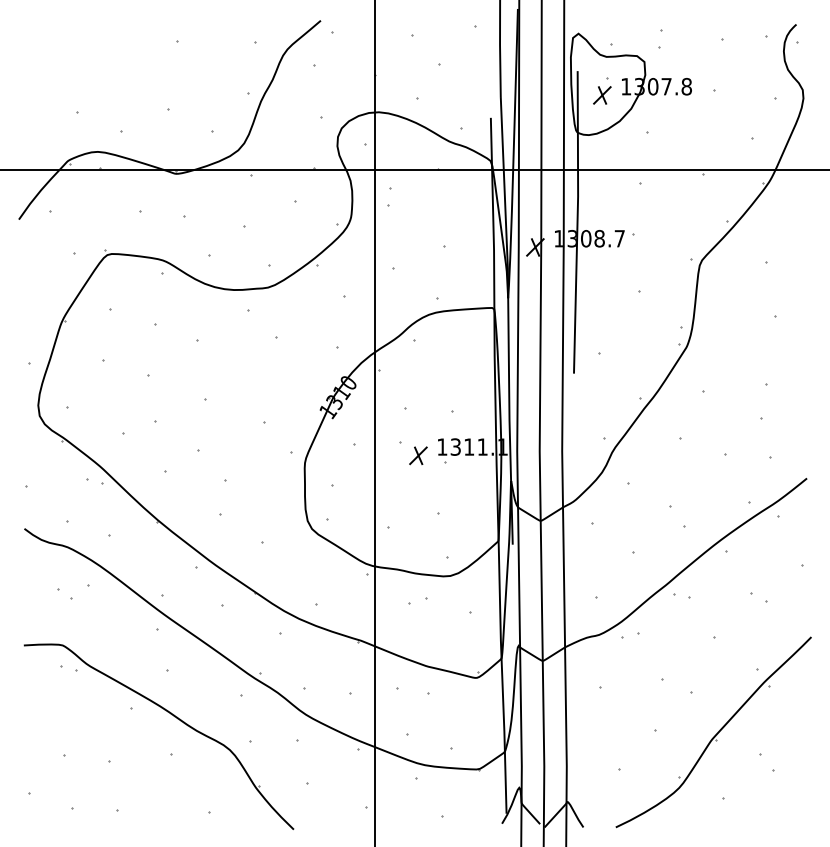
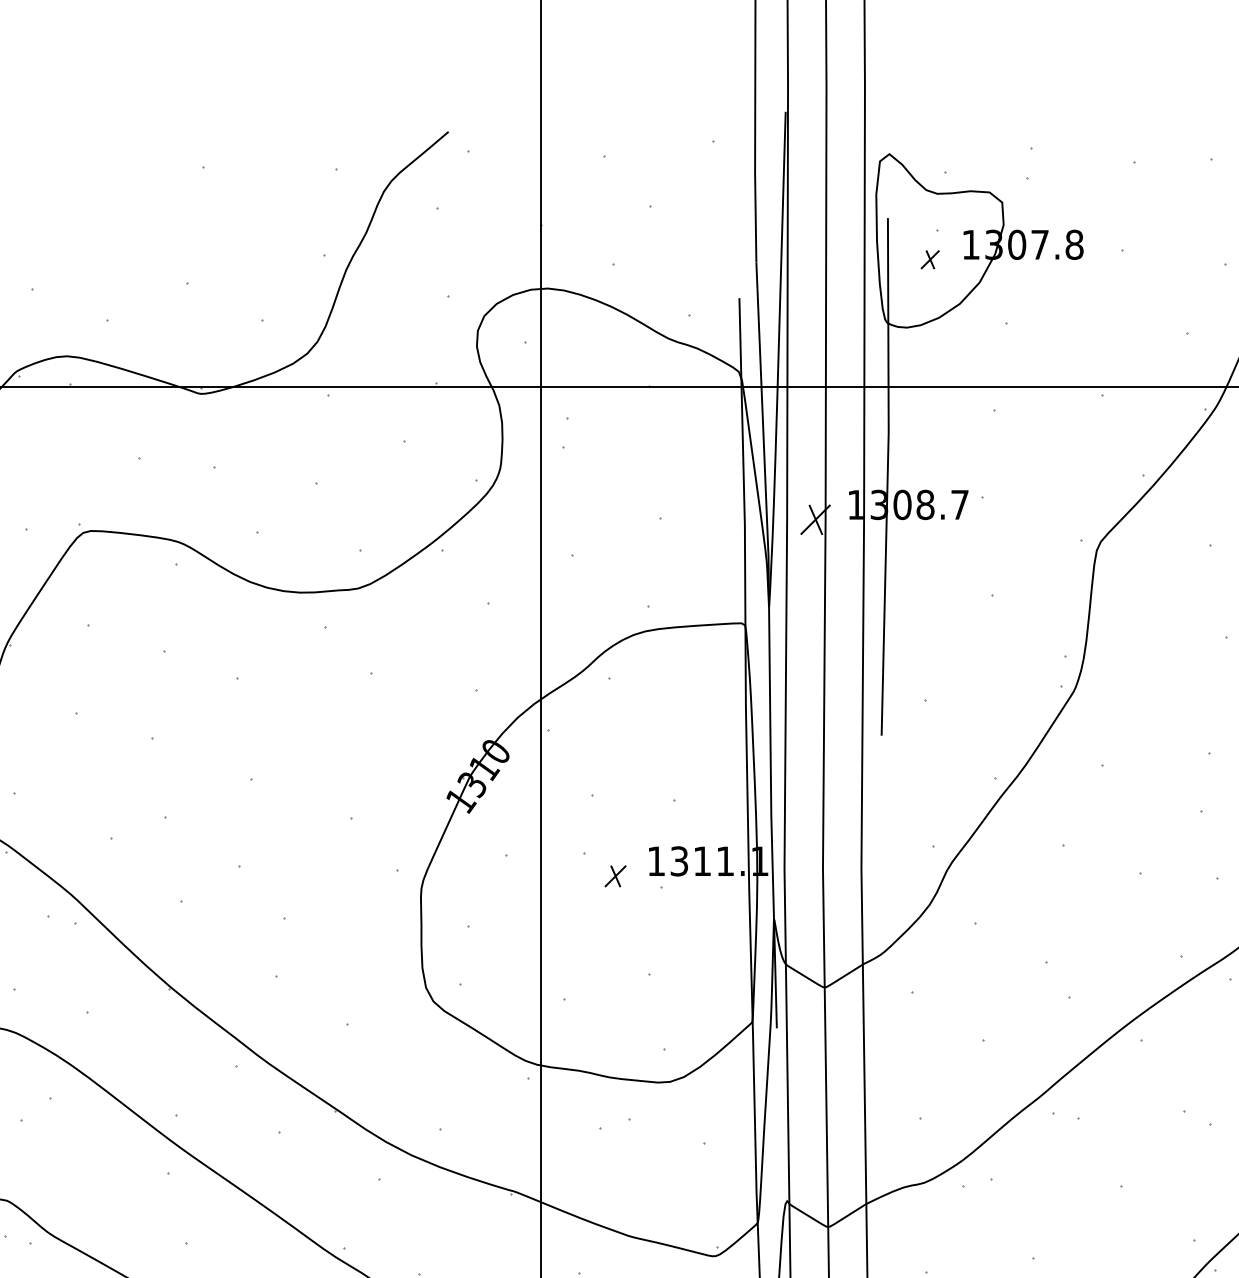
part: (602, 95) -> (930, 259), size x0.6
part: (418, 455) -> (615, 875), size x0.7

